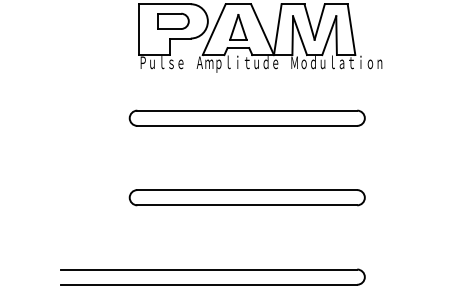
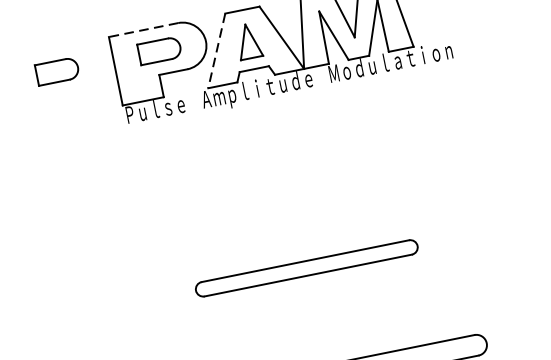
line: (165, 4) -> (144, 30), solid -> dashed
part: (97, 20) -> (57, 70), added
line: (214, 29) -> (217, 50), solid -> dashed
part: (246, 117) -> (284, 160), removed
part: (246, 197) -> (305, 268), size x0.7

